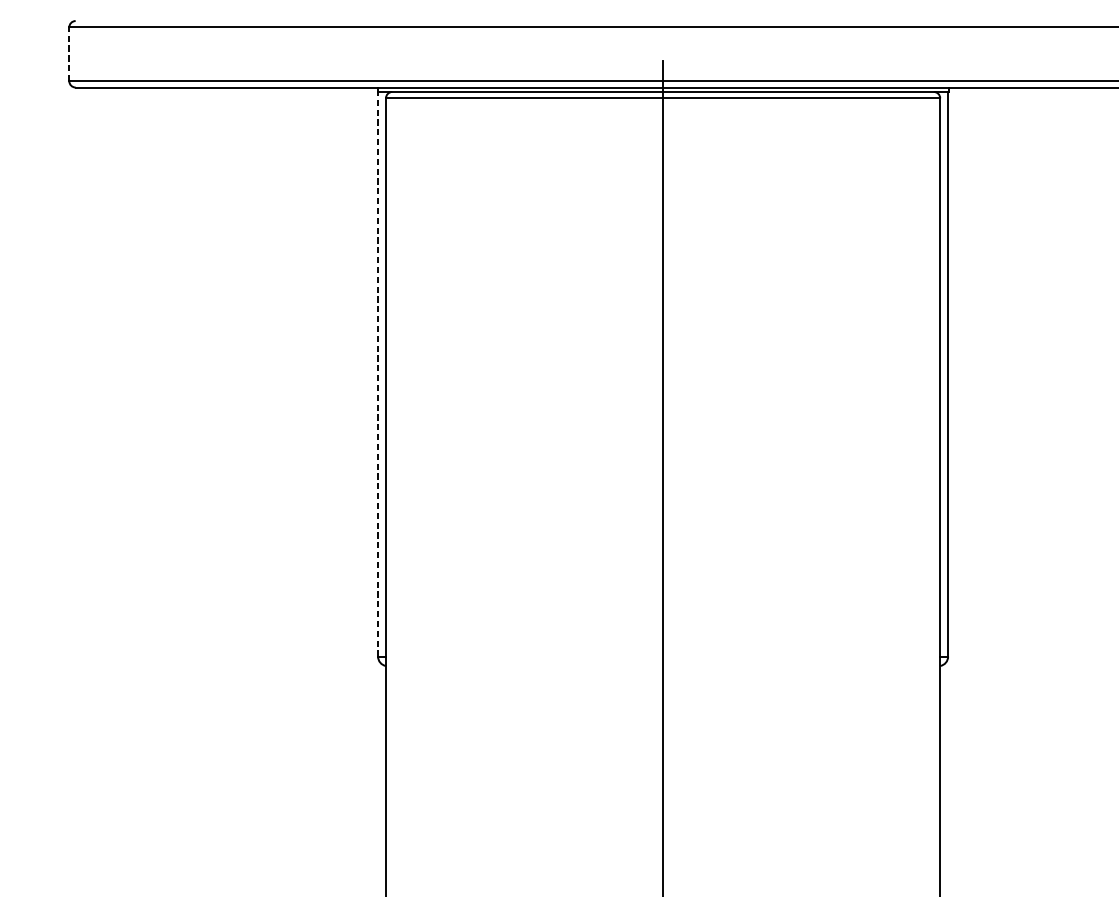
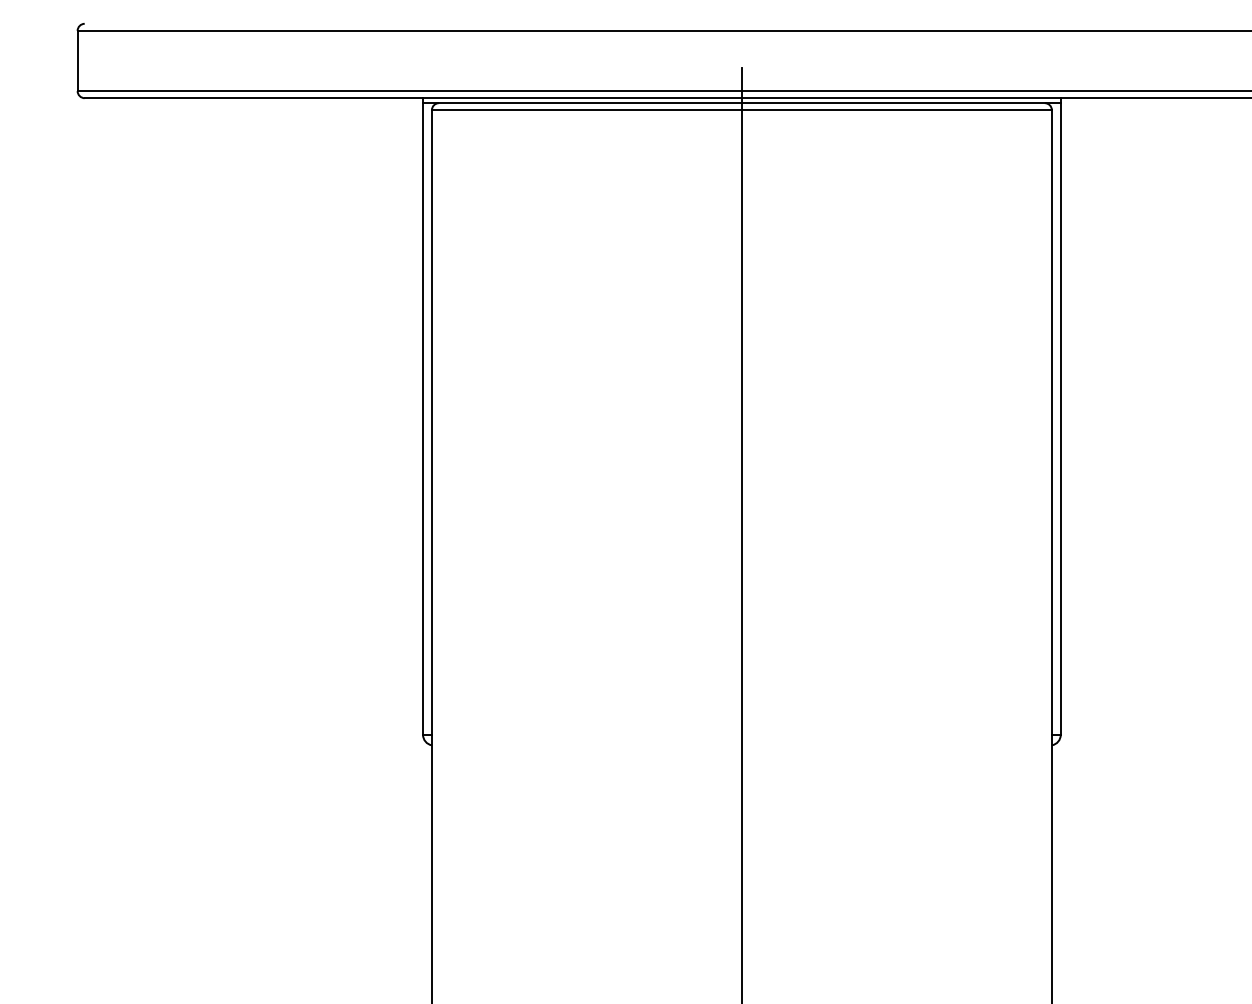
line: (69, 53) -> (77, 60), dashed -> solid
line: (378, 374) -> (423, 419), dashed -> solid

